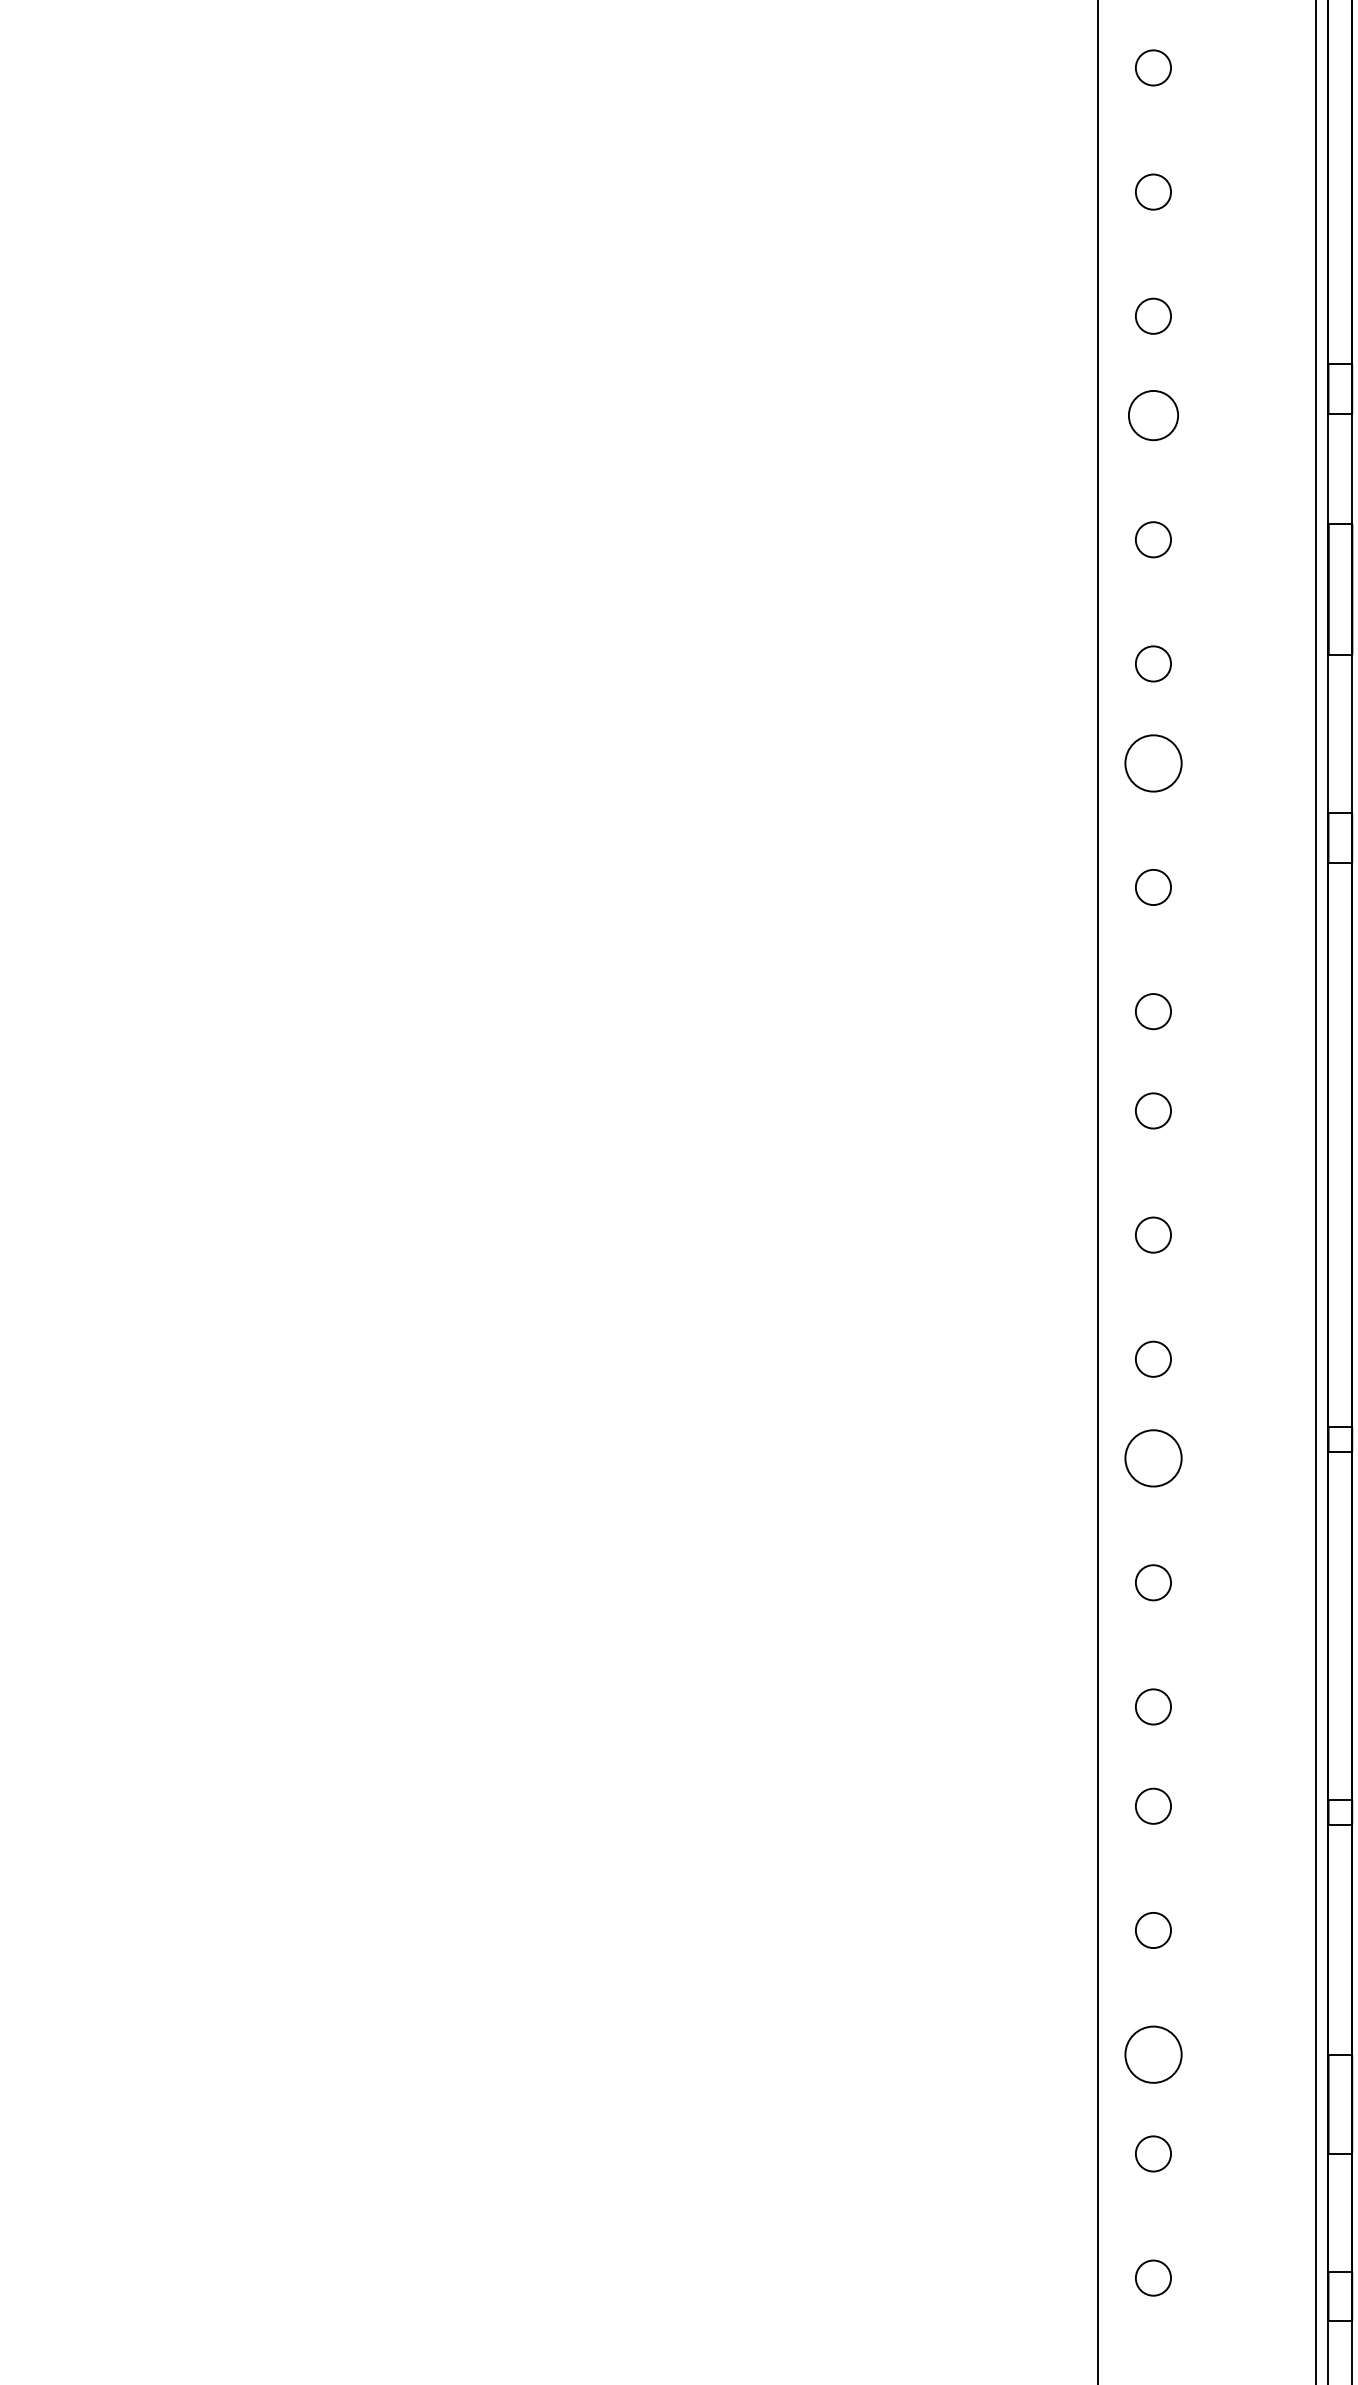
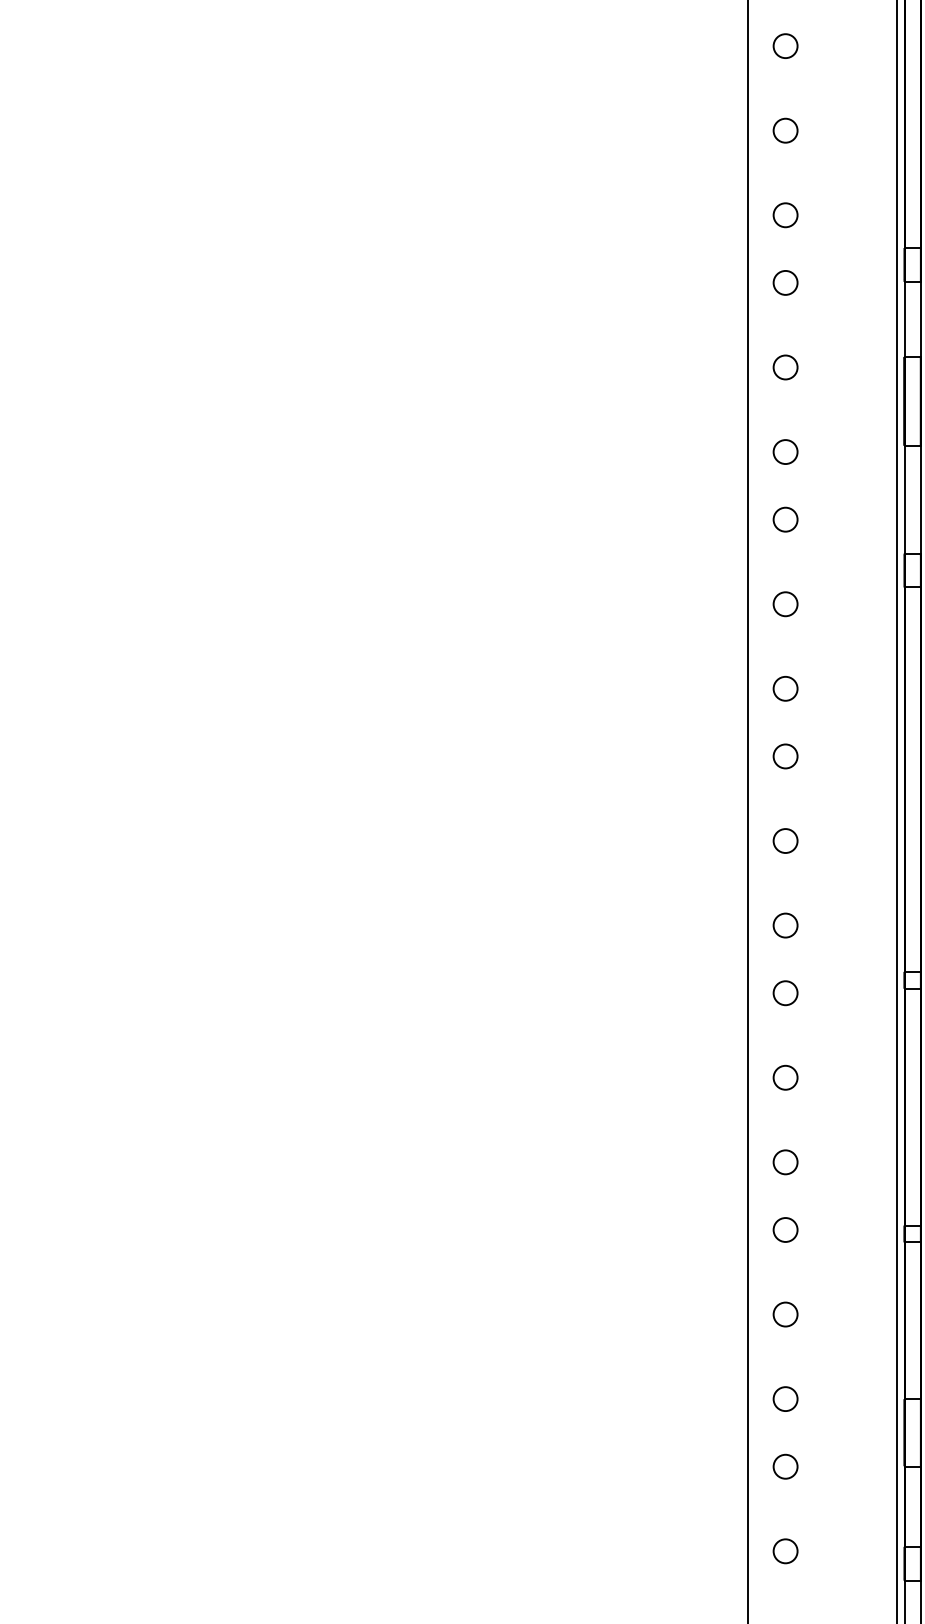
circle: (1153, 414) -> (785, 282), size x0.71
circle: (1153, 762) -> (785, 519), size x0.62
circle: (1153, 1459) -> (785, 993), size x0.62
circle: (1153, 2053) -> (785, 1398), size x0.62

